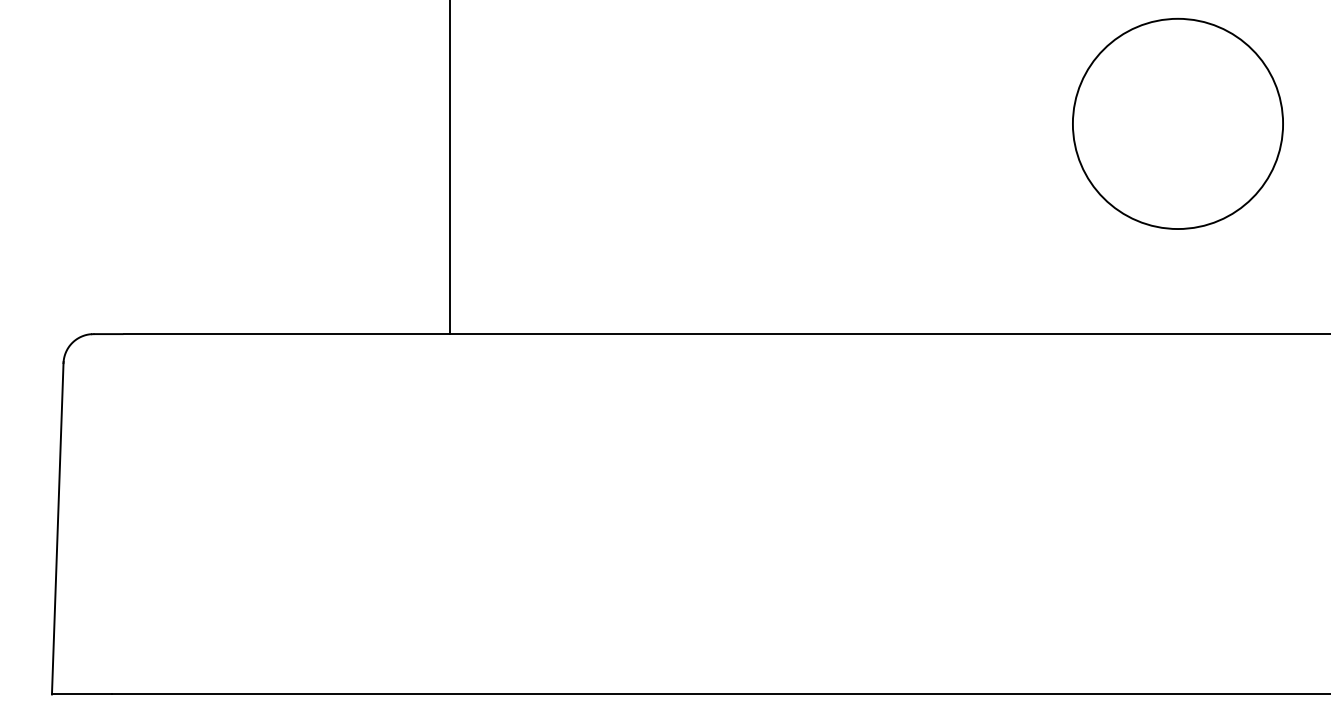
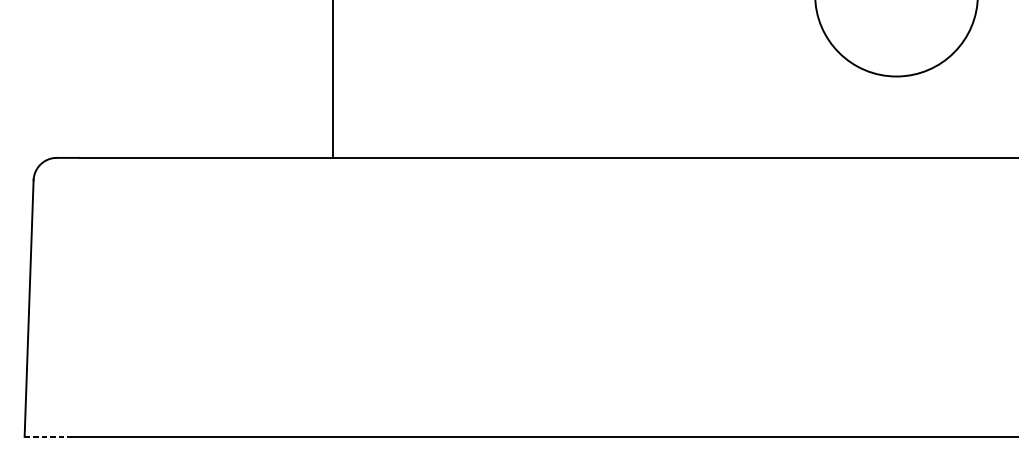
line: (82, 694) -> (48, 436), solid -> dashed

